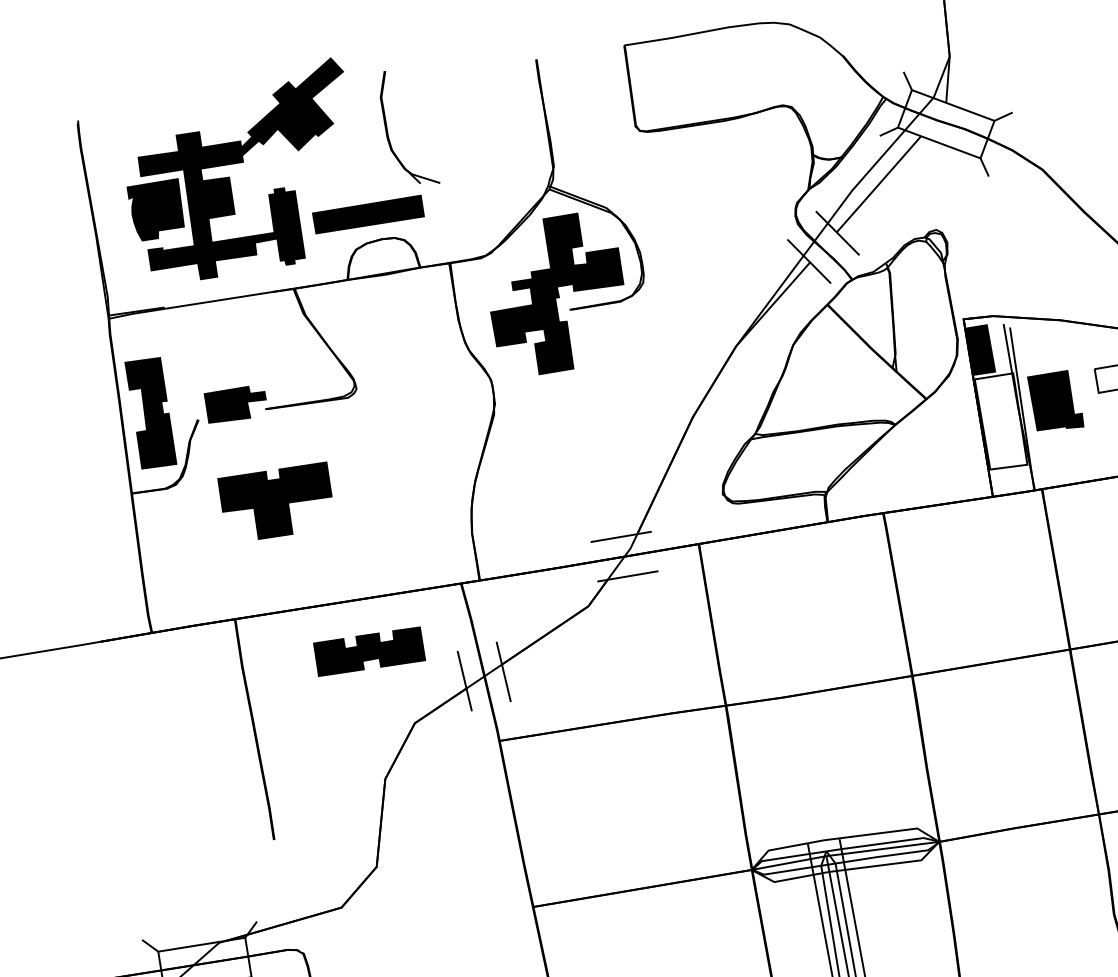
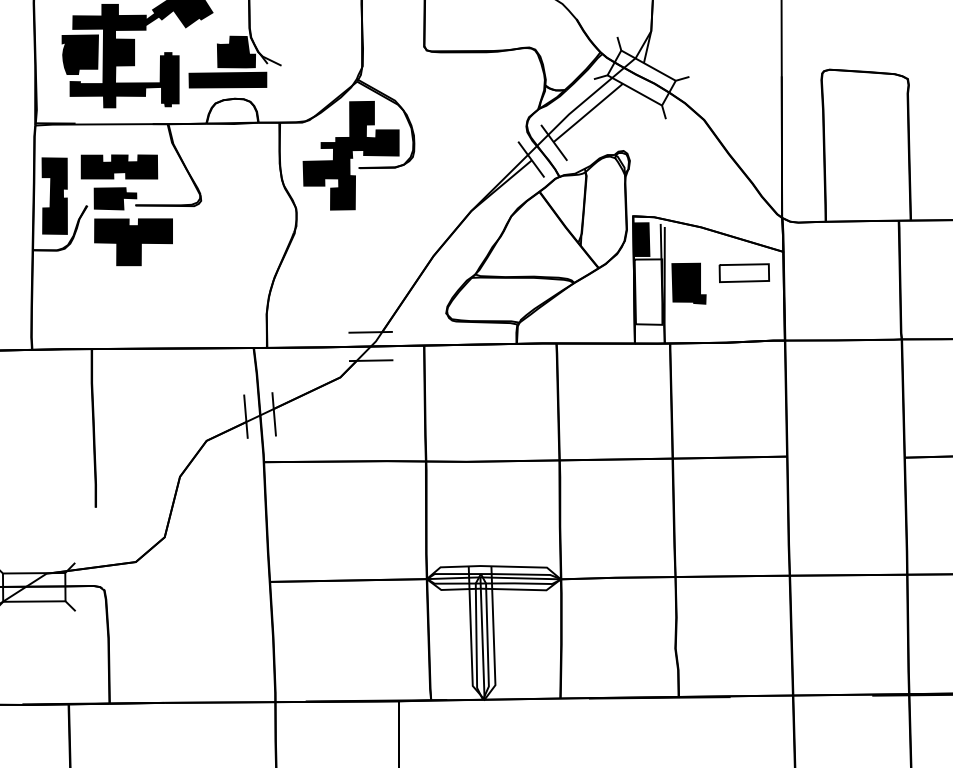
fill: (374, 172) -> (236, 51), added
part: (277, 503) -> (133, 242), moved
part: (369, 650) -> (119, 166), moved

